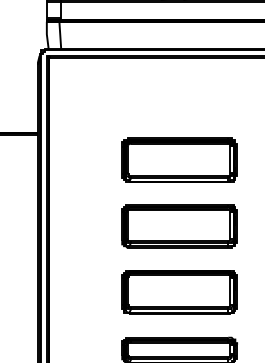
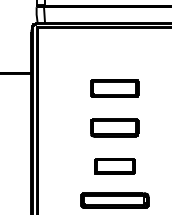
part: (179, 159) -> (114, 88), size x0.7
part: (179, 226) -> (114, 127), size x0.7
part: (179, 292) -> (114, 166), size x0.6

